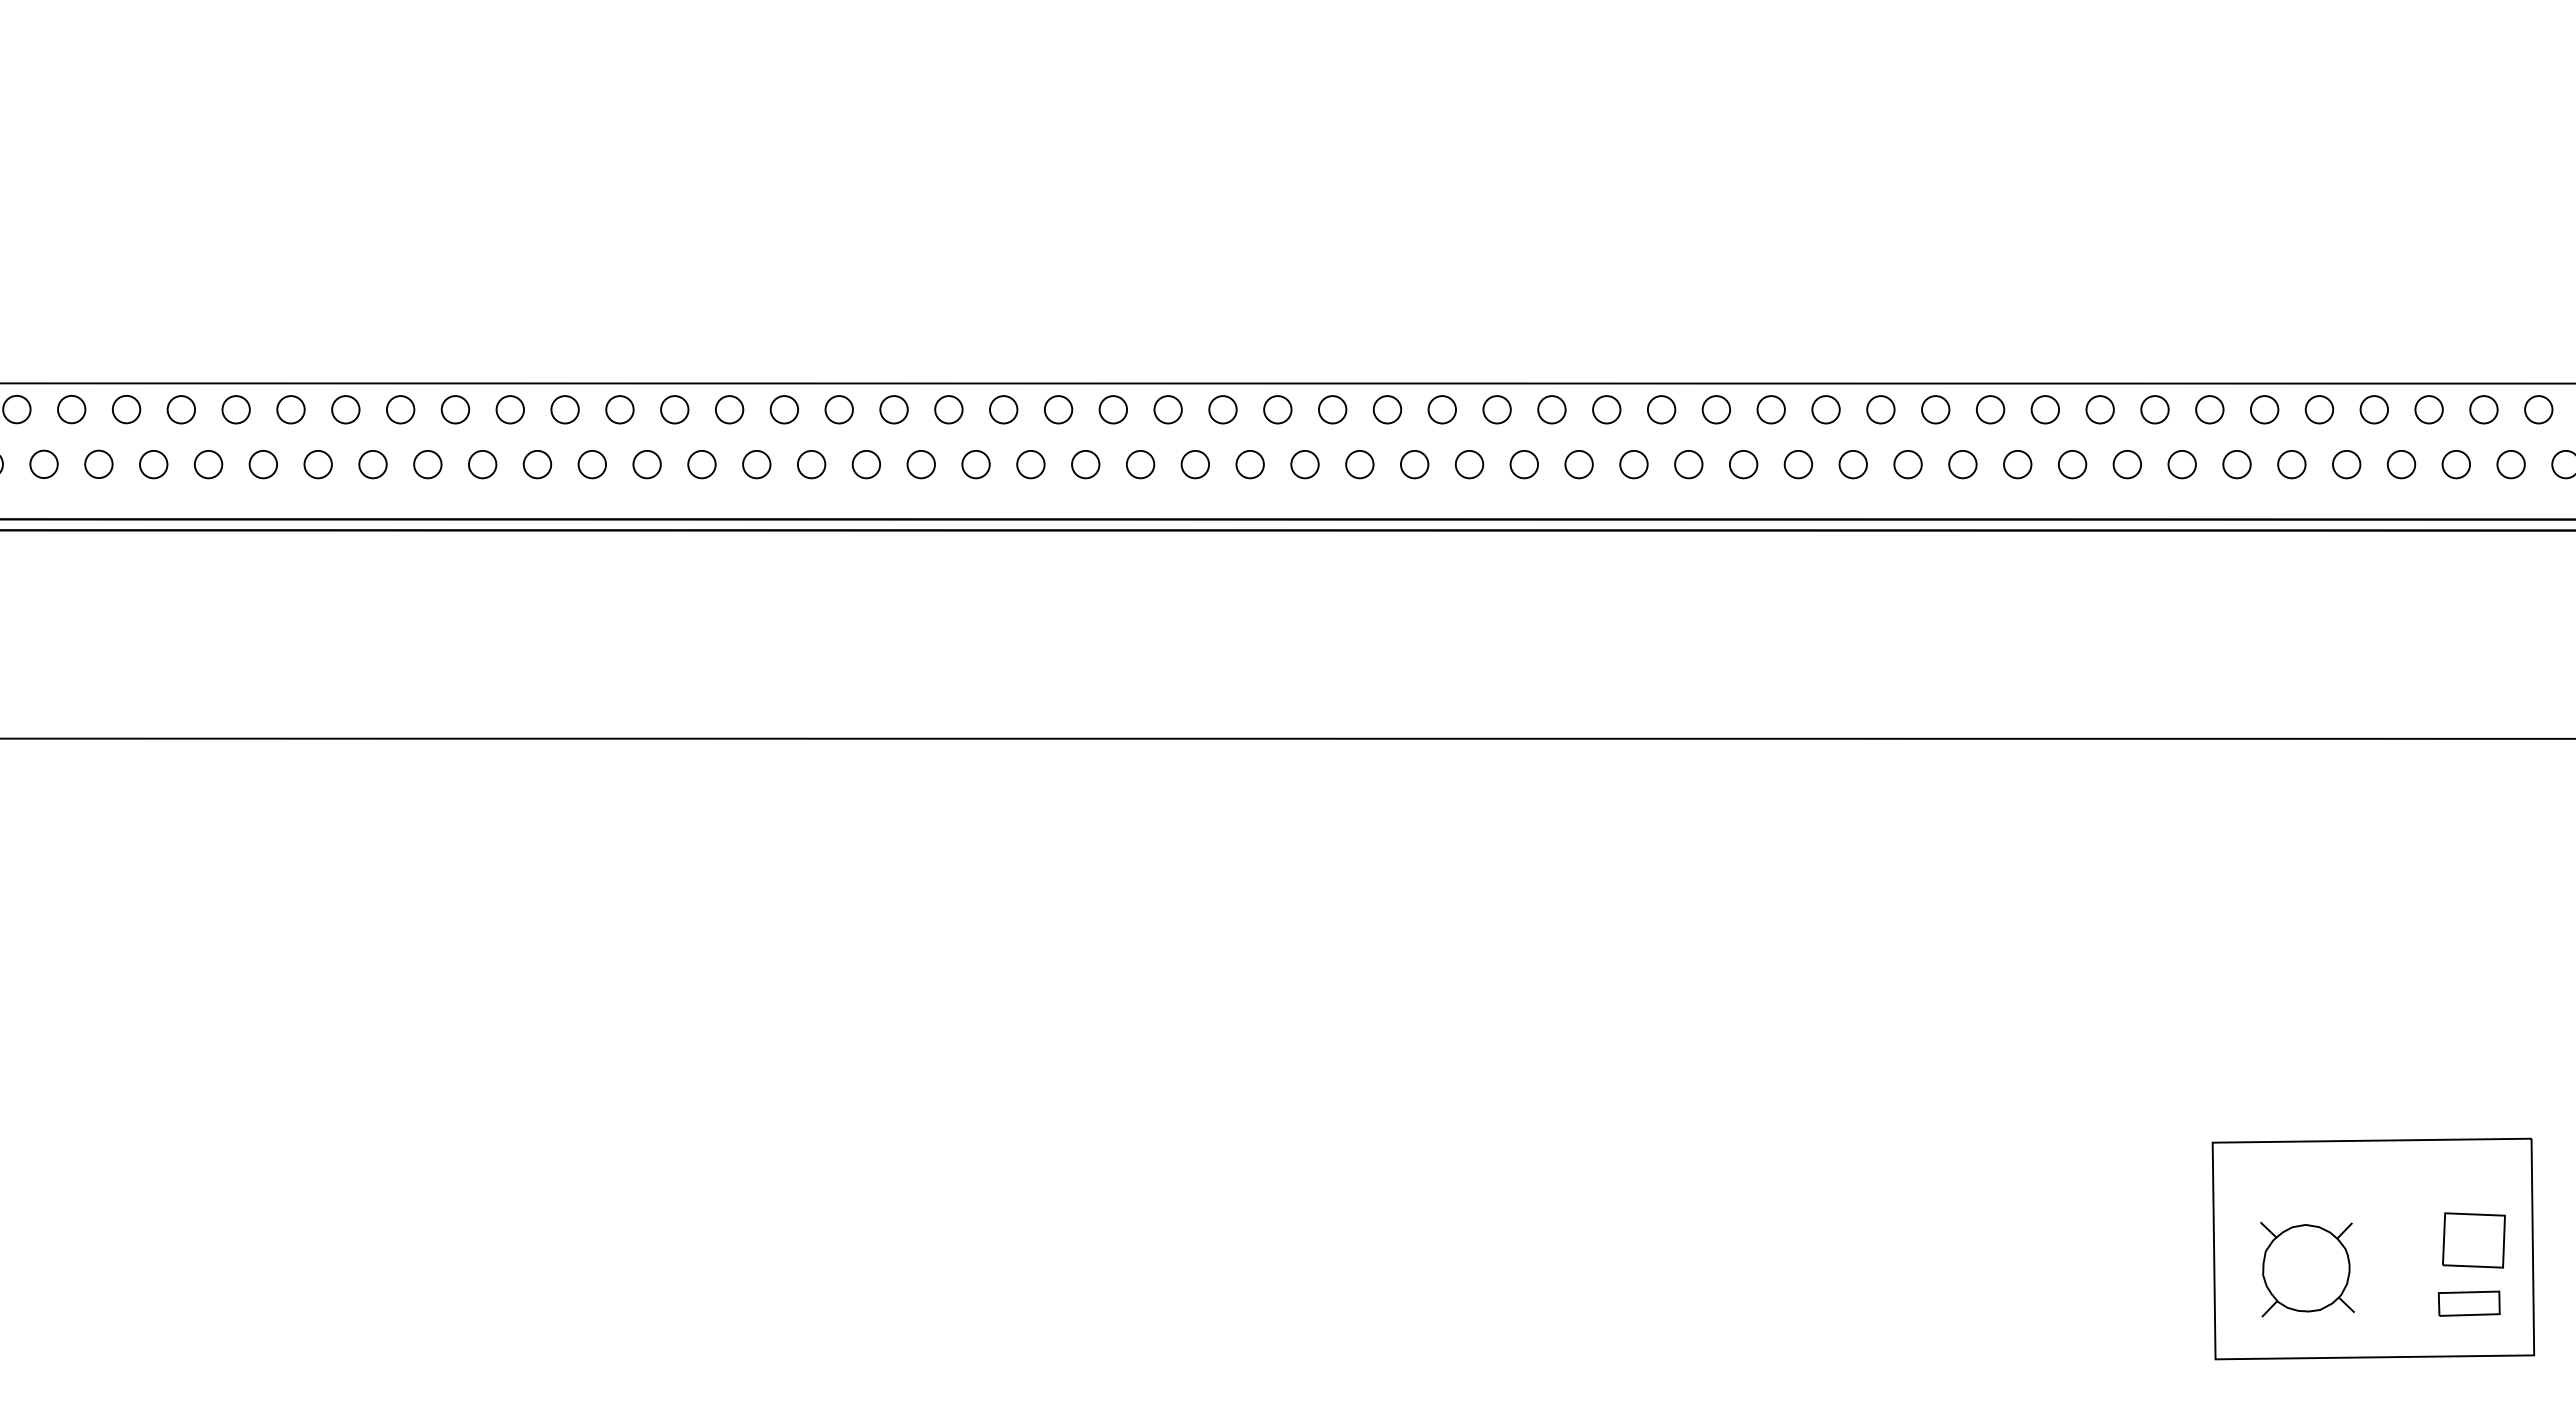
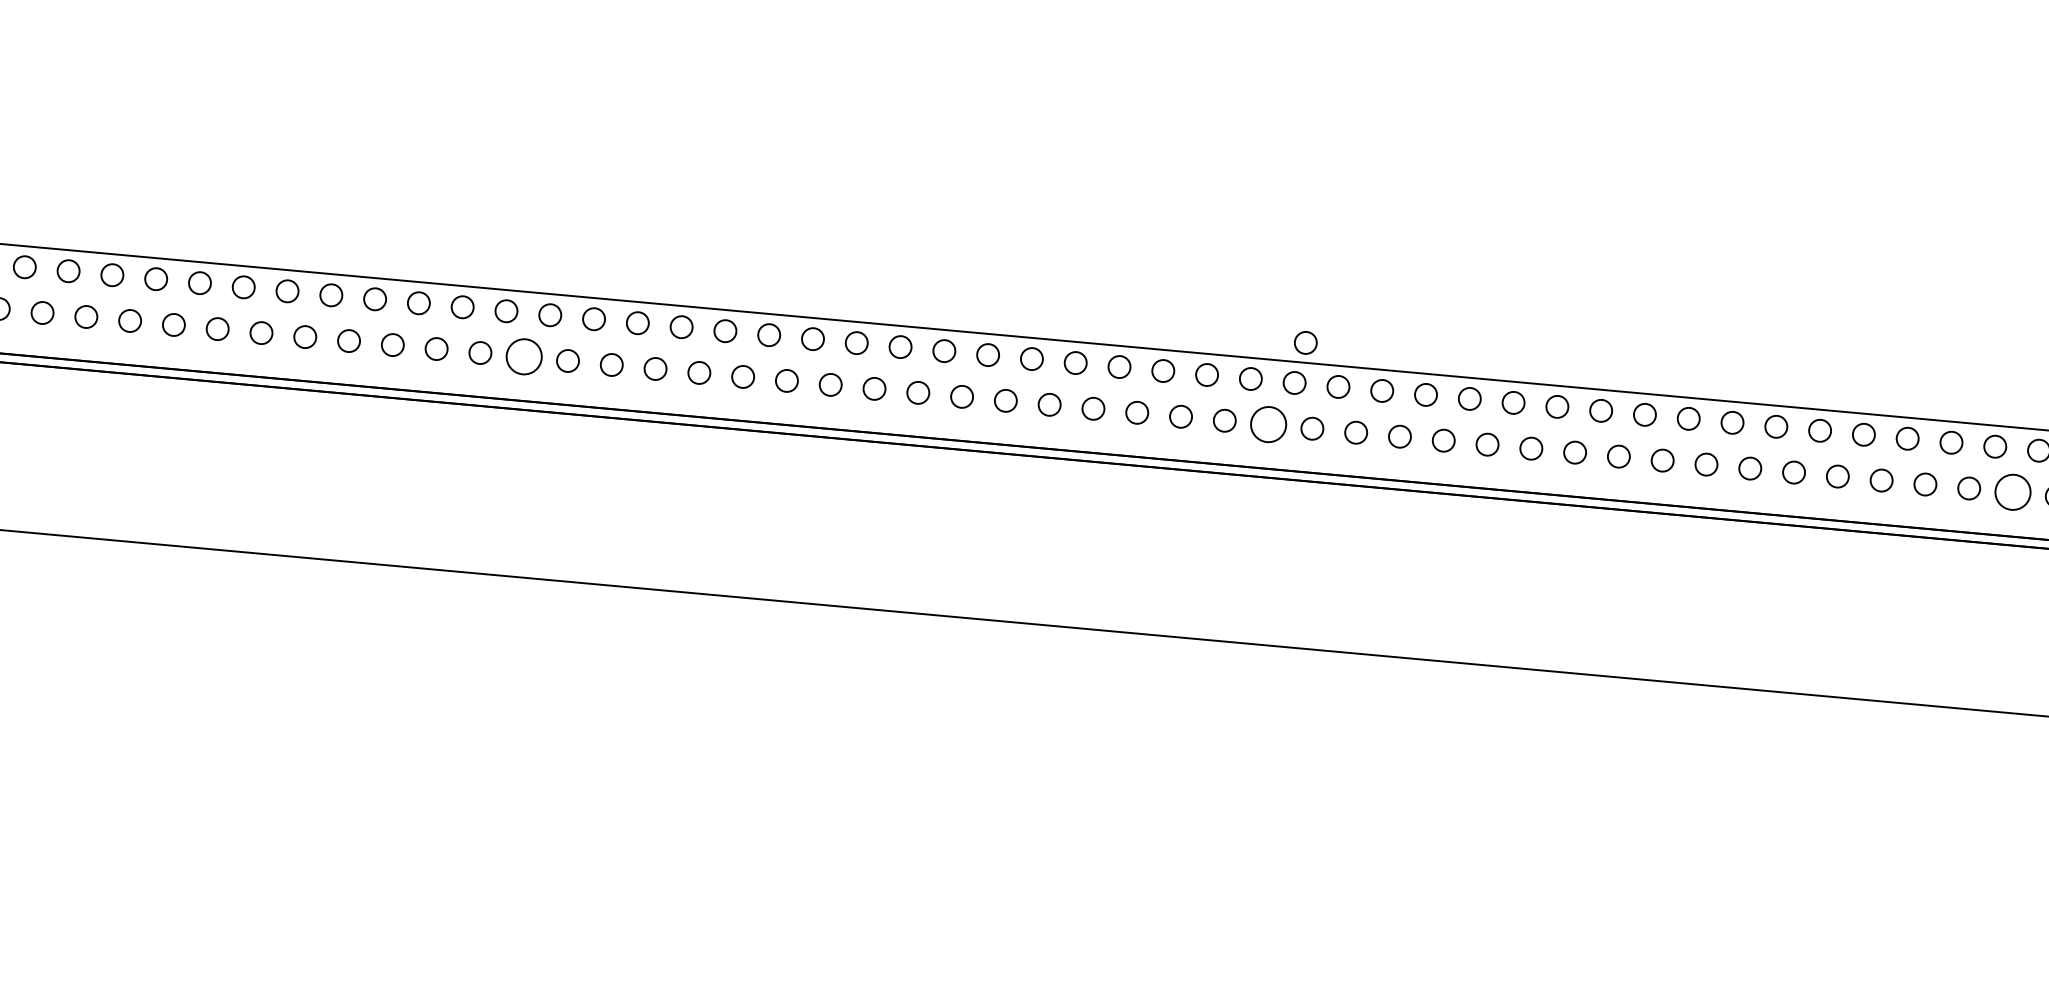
part: (1506, 358) -> (1305, 342), added
part: (537, 464) -> (524, 356), size x1.6
part: (1469, 464) -> (1268, 424), size x1.6
part: (2401, 464) -> (2013, 492), size x1.6

